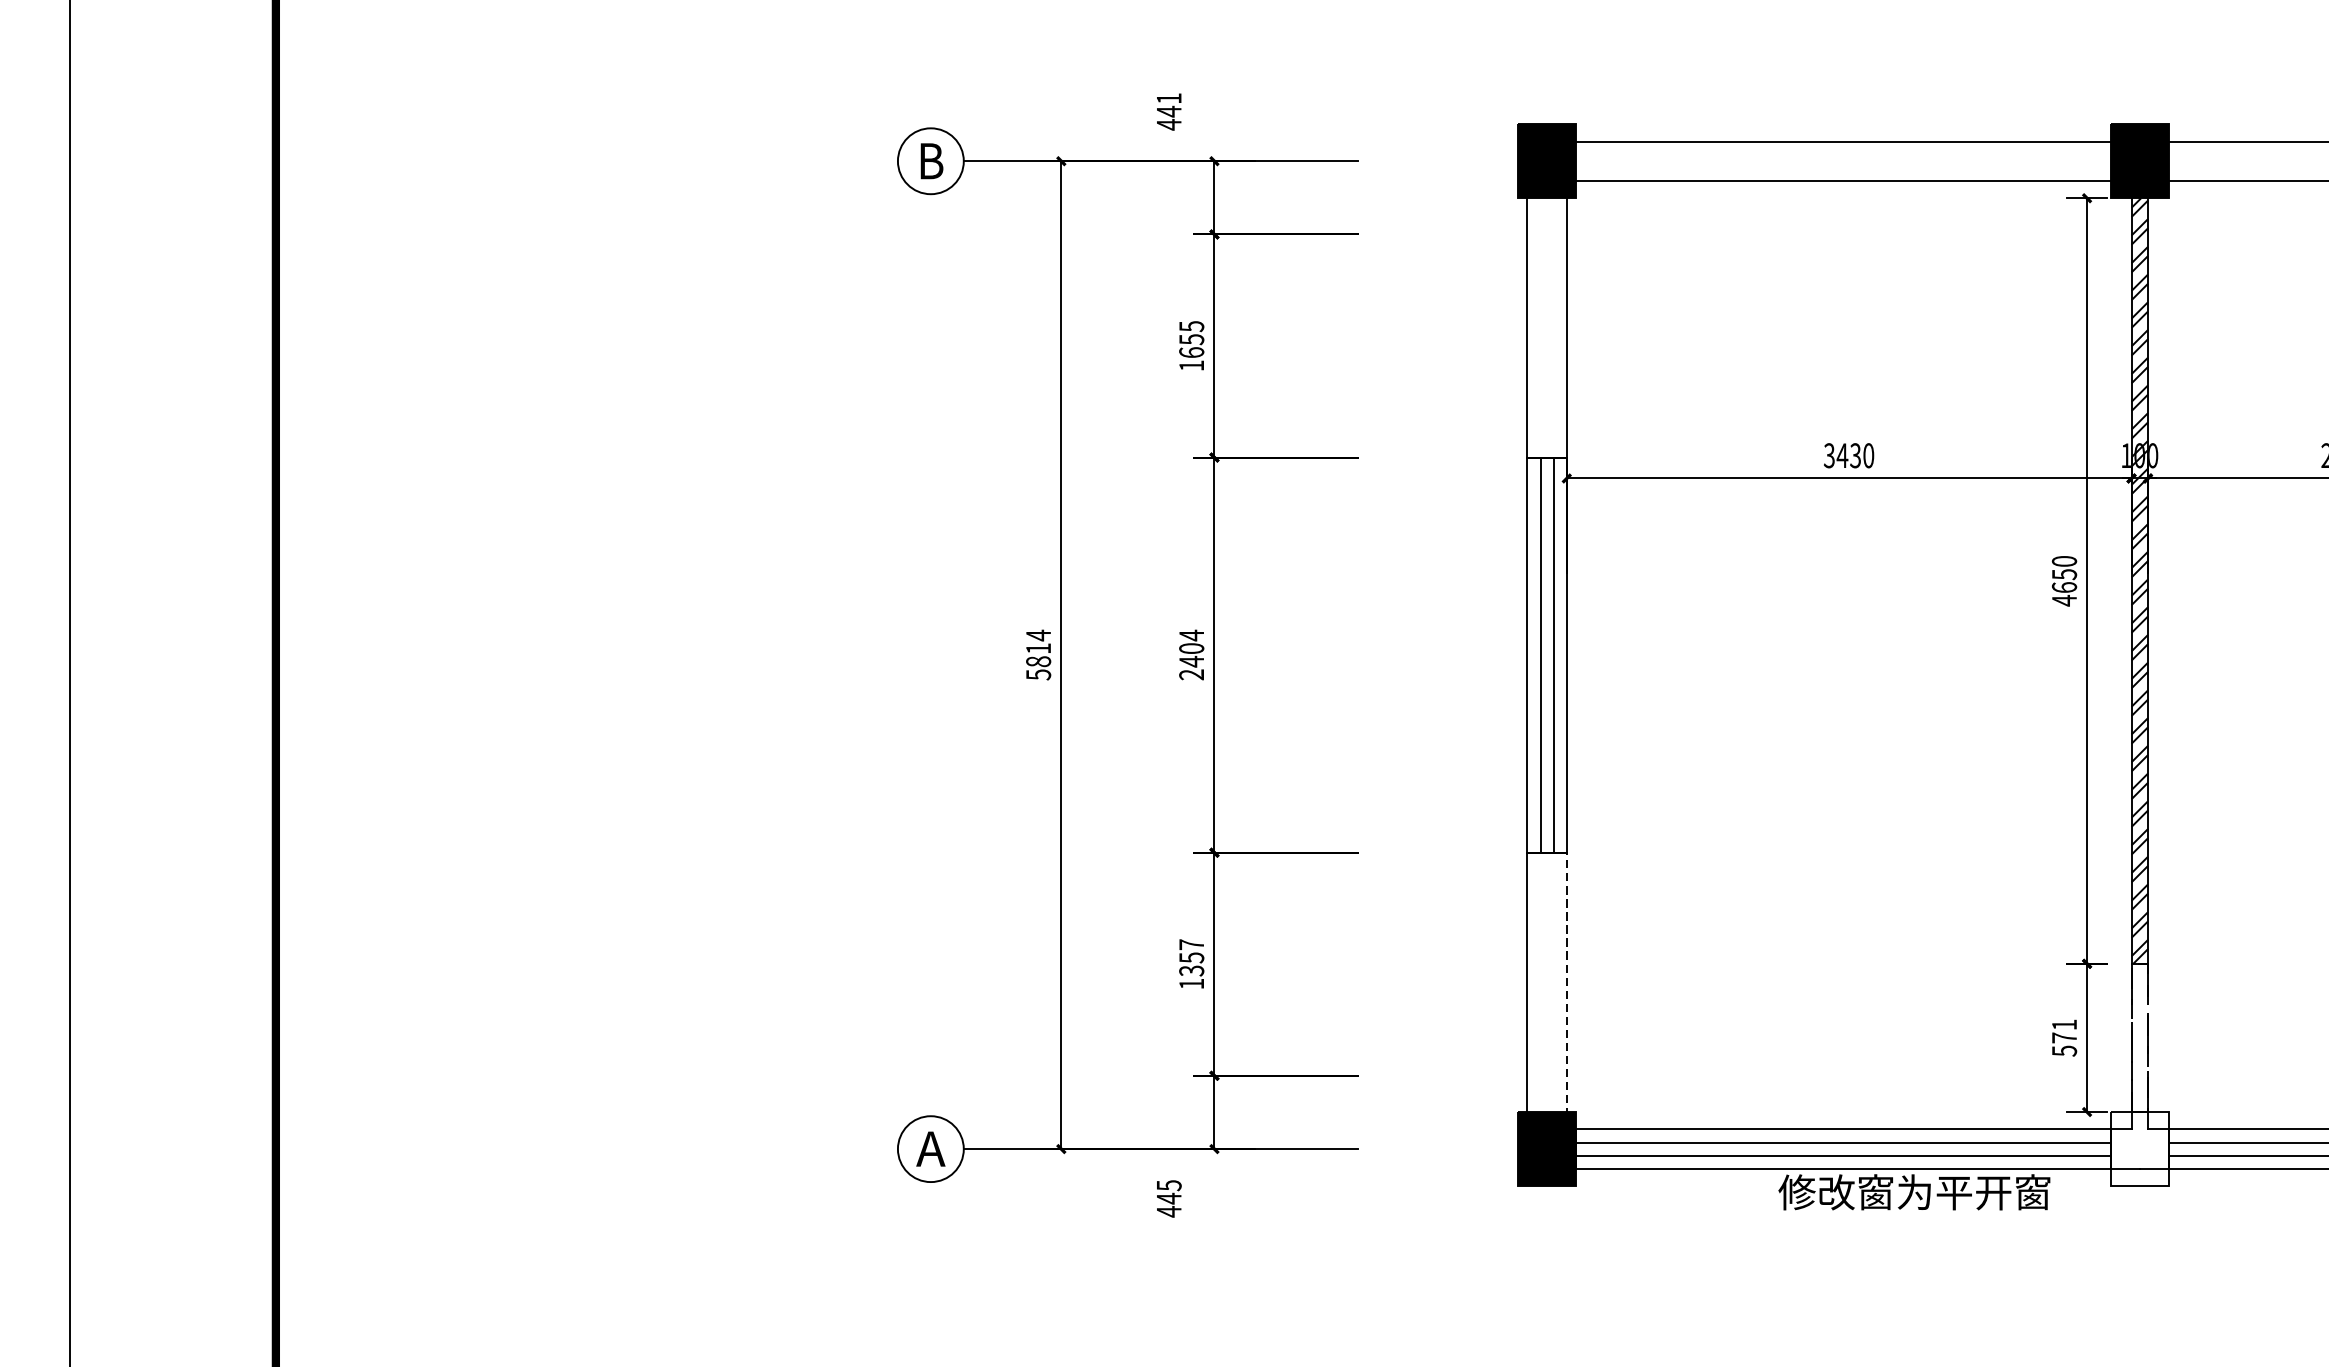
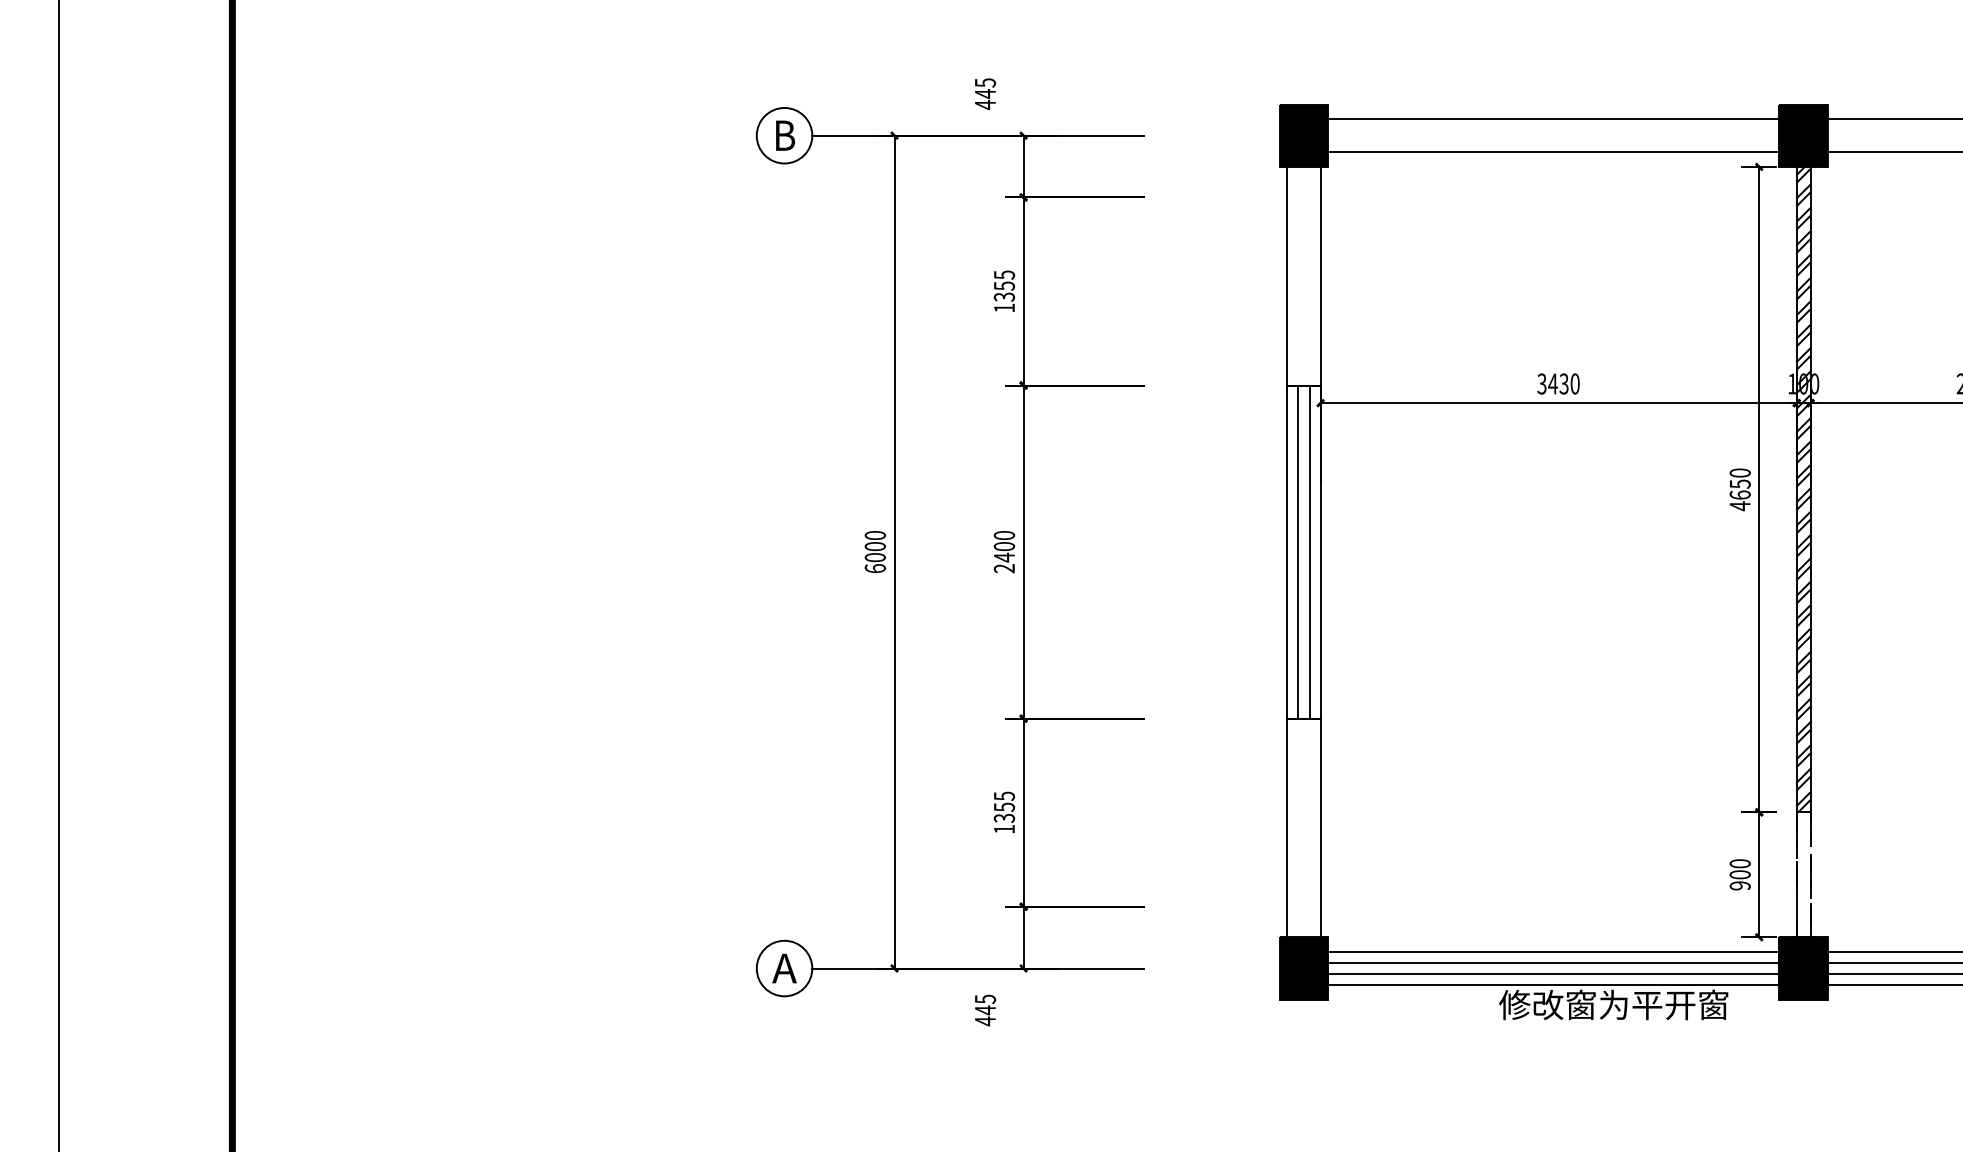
text: (1169, 98) -> (985, 82), 441 -> 445
text: (1190, 351) -> (1003, 296), 1655 -> 1355
text: (1191, 635) -> (1004, 535), 2404 -> 2400
text: (1037, 654) -> (874, 551), 5814 -> 6000
text: (1191, 943) -> (1004, 795), 1357 -> 1355
line: (1566, 991) -> (1320, 835), dashed -> solid
text: (2063, 1037) -> (1739, 874), 571 -> 900
fill: (2139, 1149) -> (1803, 968), added

